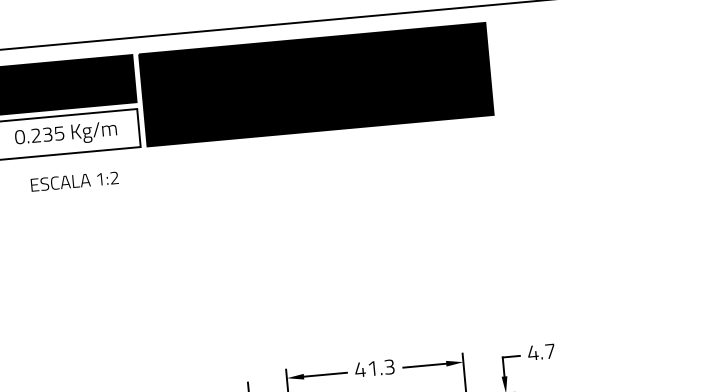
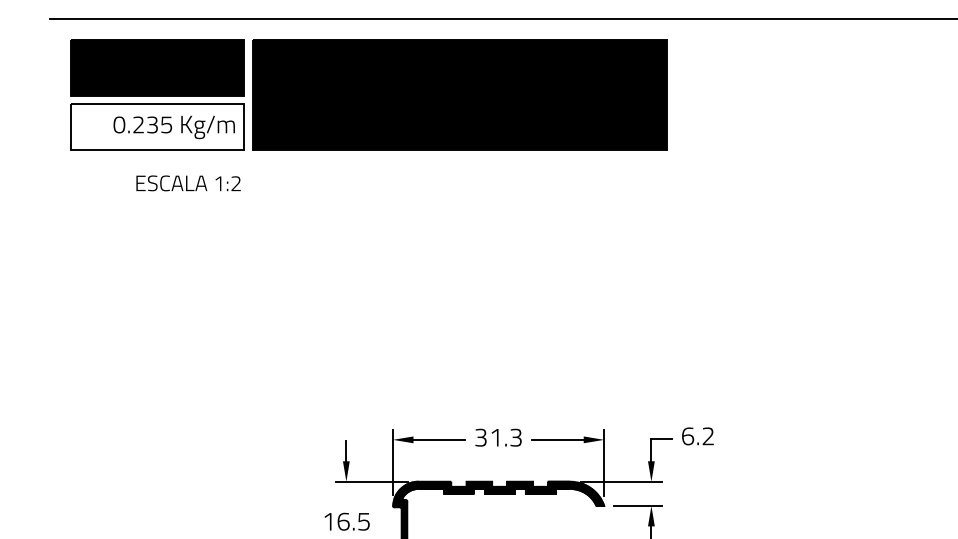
text: (65, 135) -> (173, 127), moved
text: (74, 181) -> (188, 183), moved
text: (541, 352) -> (697, 436), 4.7 -> 6.2
text: (359, 369) -> (480, 437), 41.3 -> 31.3

